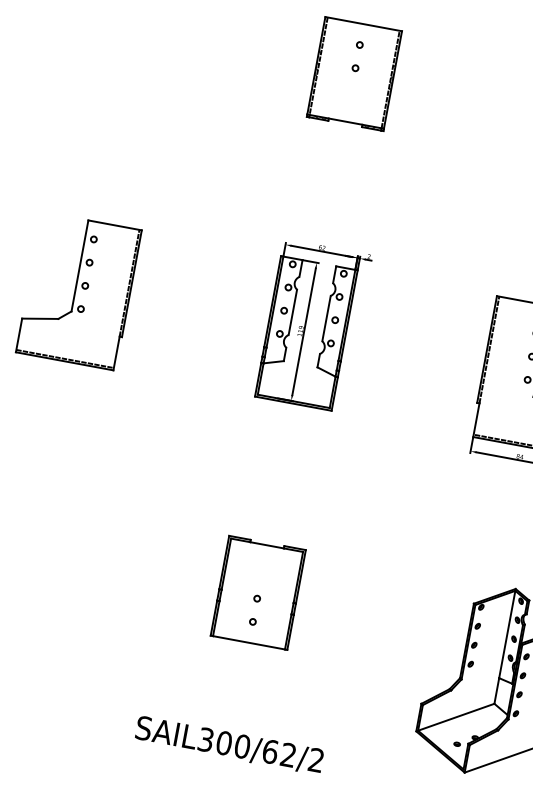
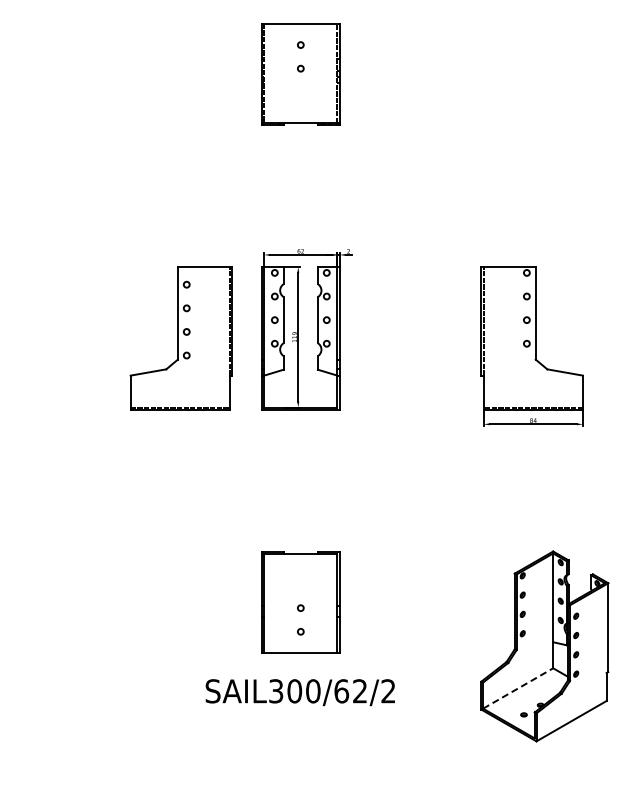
part: (77, 291) -> (180, 338), moved
line: (456, 717) -> (518, 688), solid -> dashed
text: (228, 745) -> (299, 692), moved

